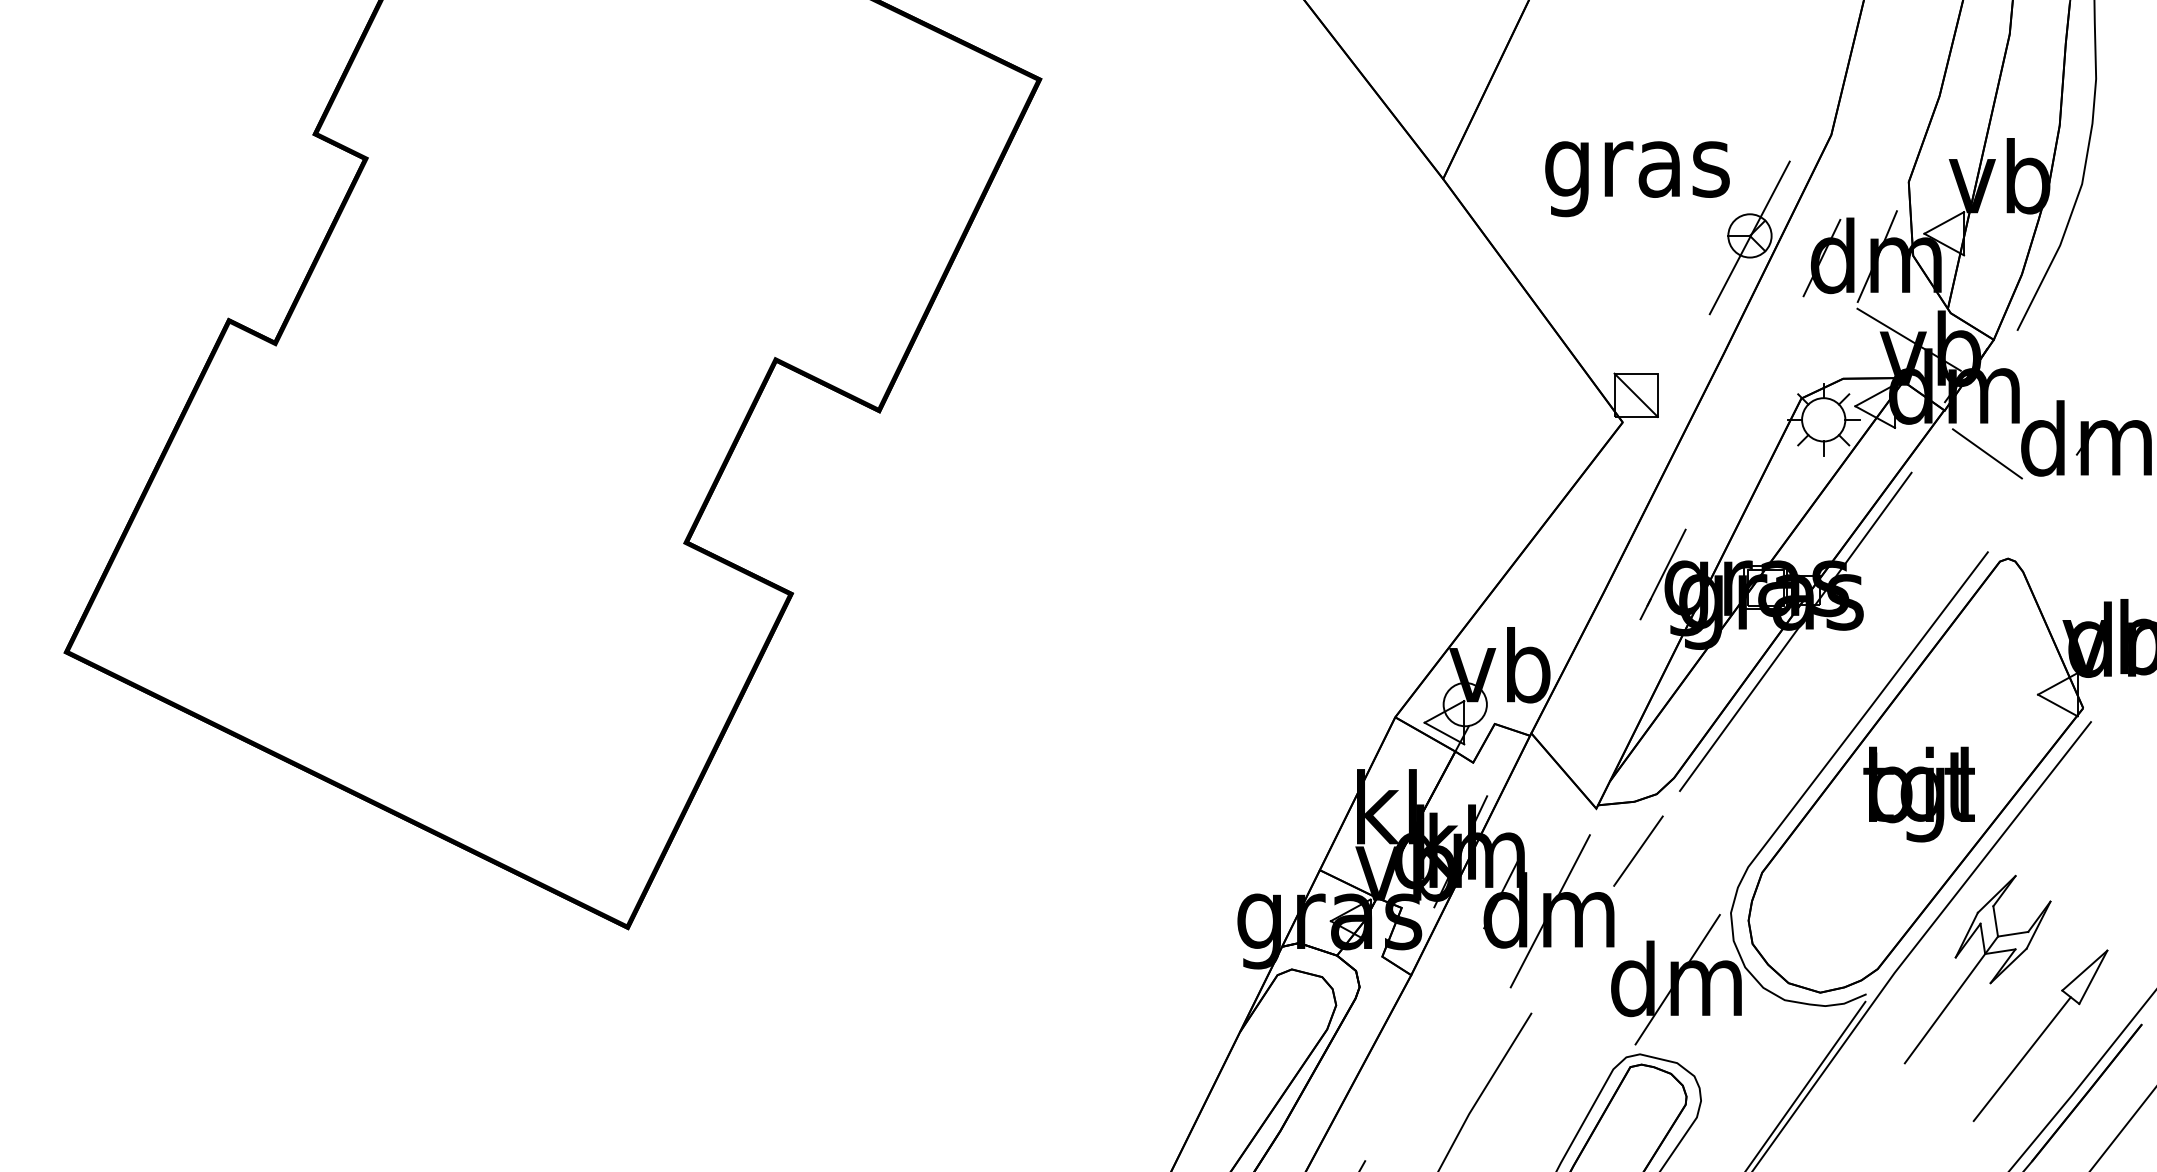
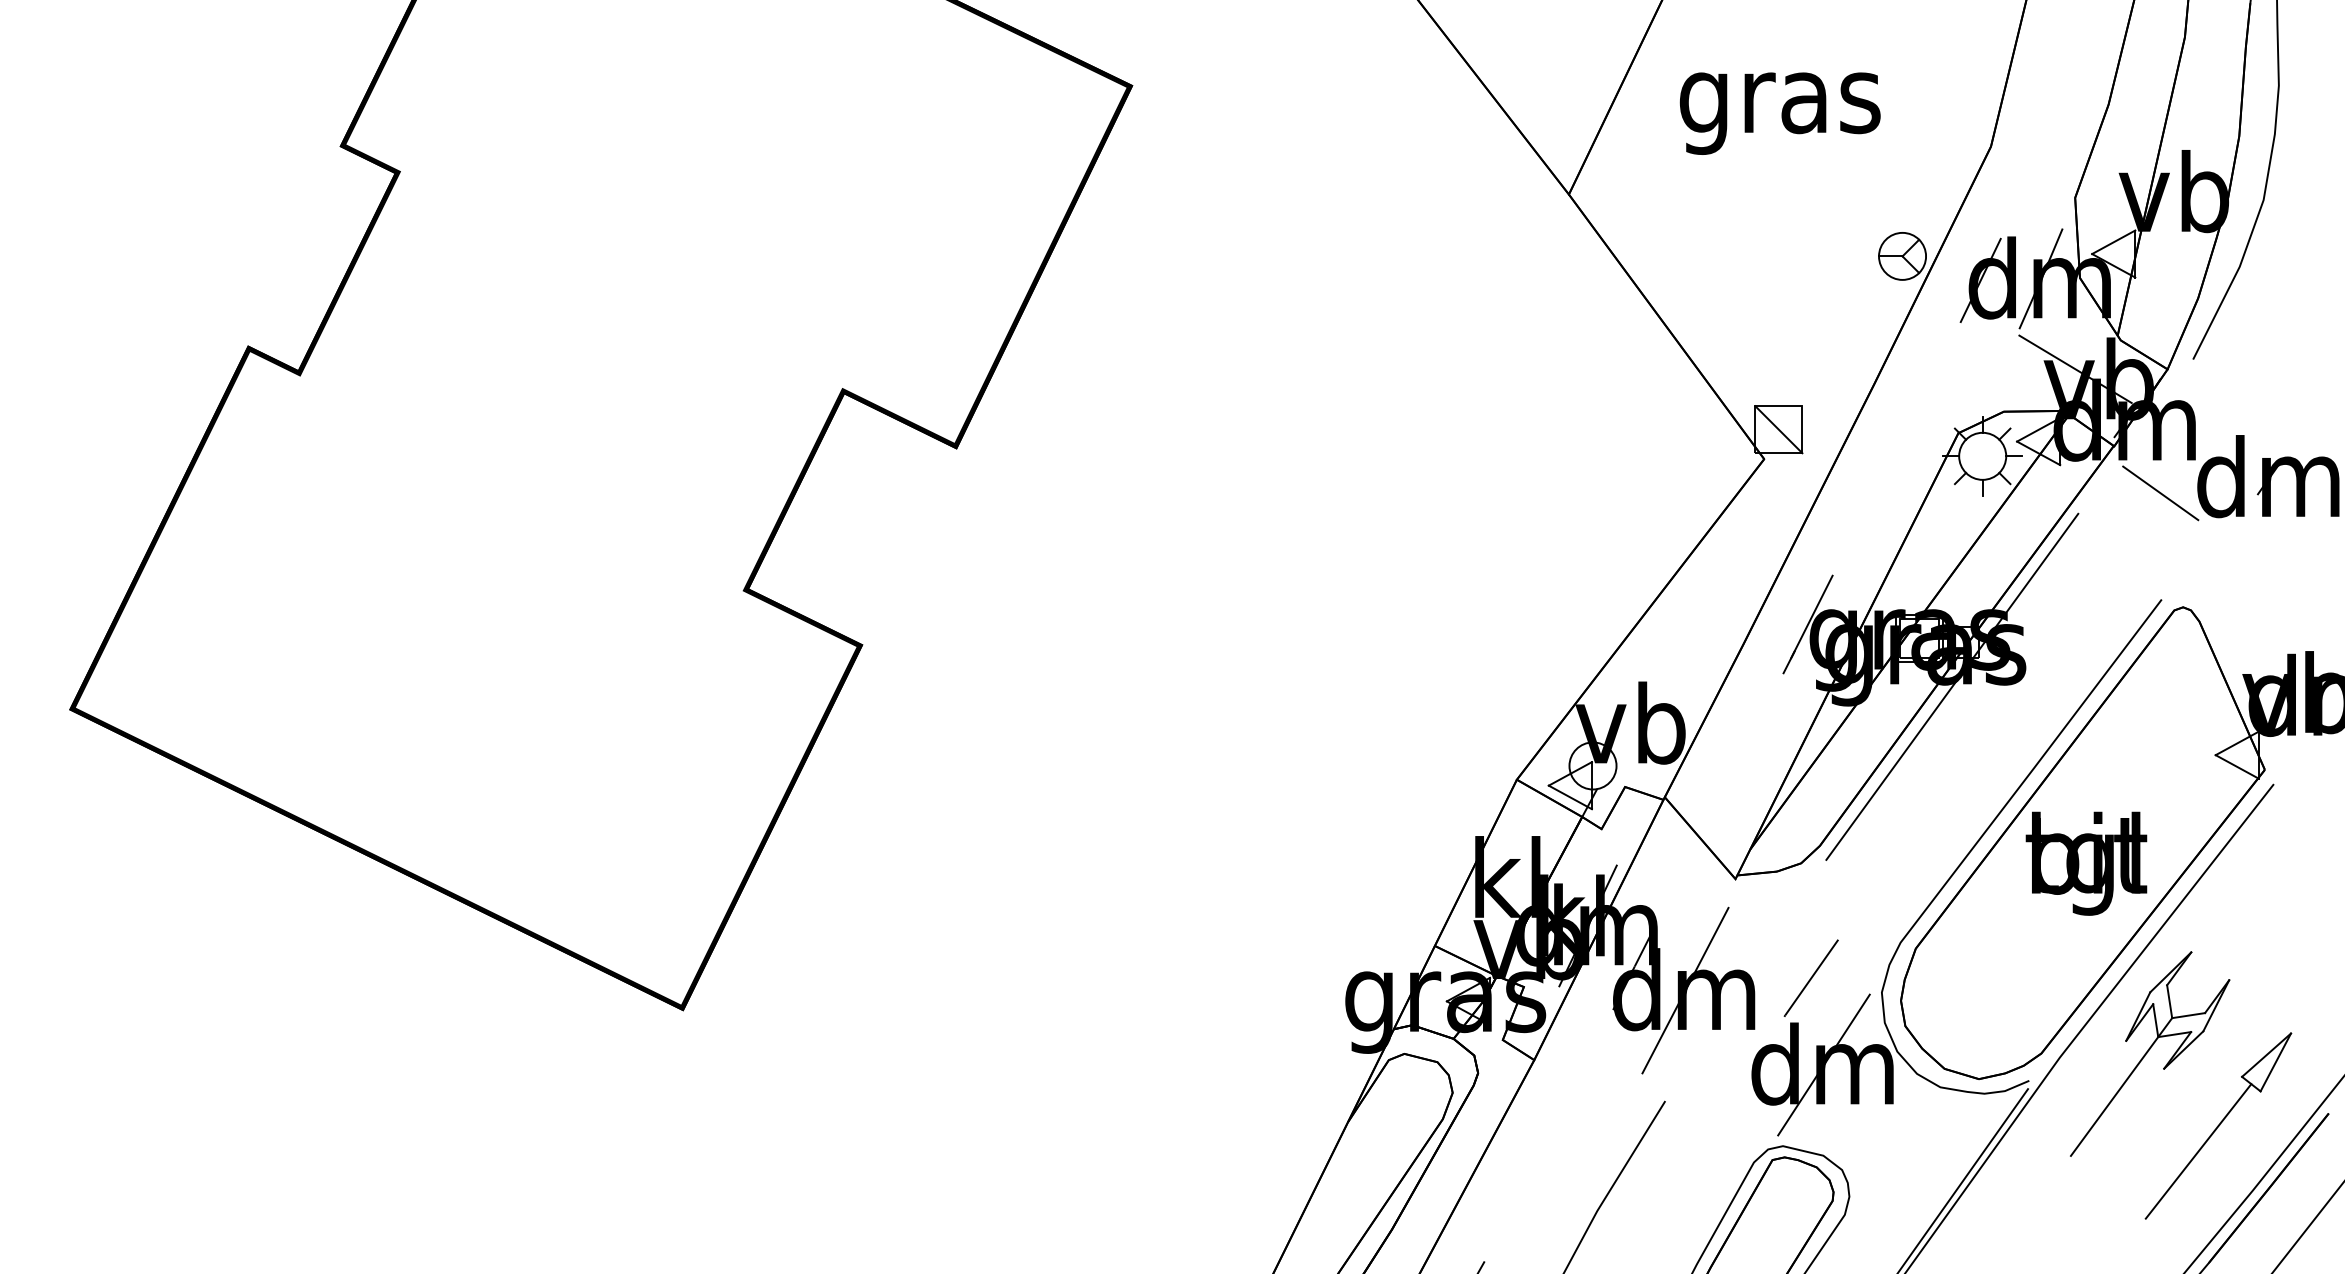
text: (1636, 178) -> (1779, 113), moved
line: (1749, 237) -> (1902, 258), removed
line: (1637, 850) -> (1810, 977), moved

